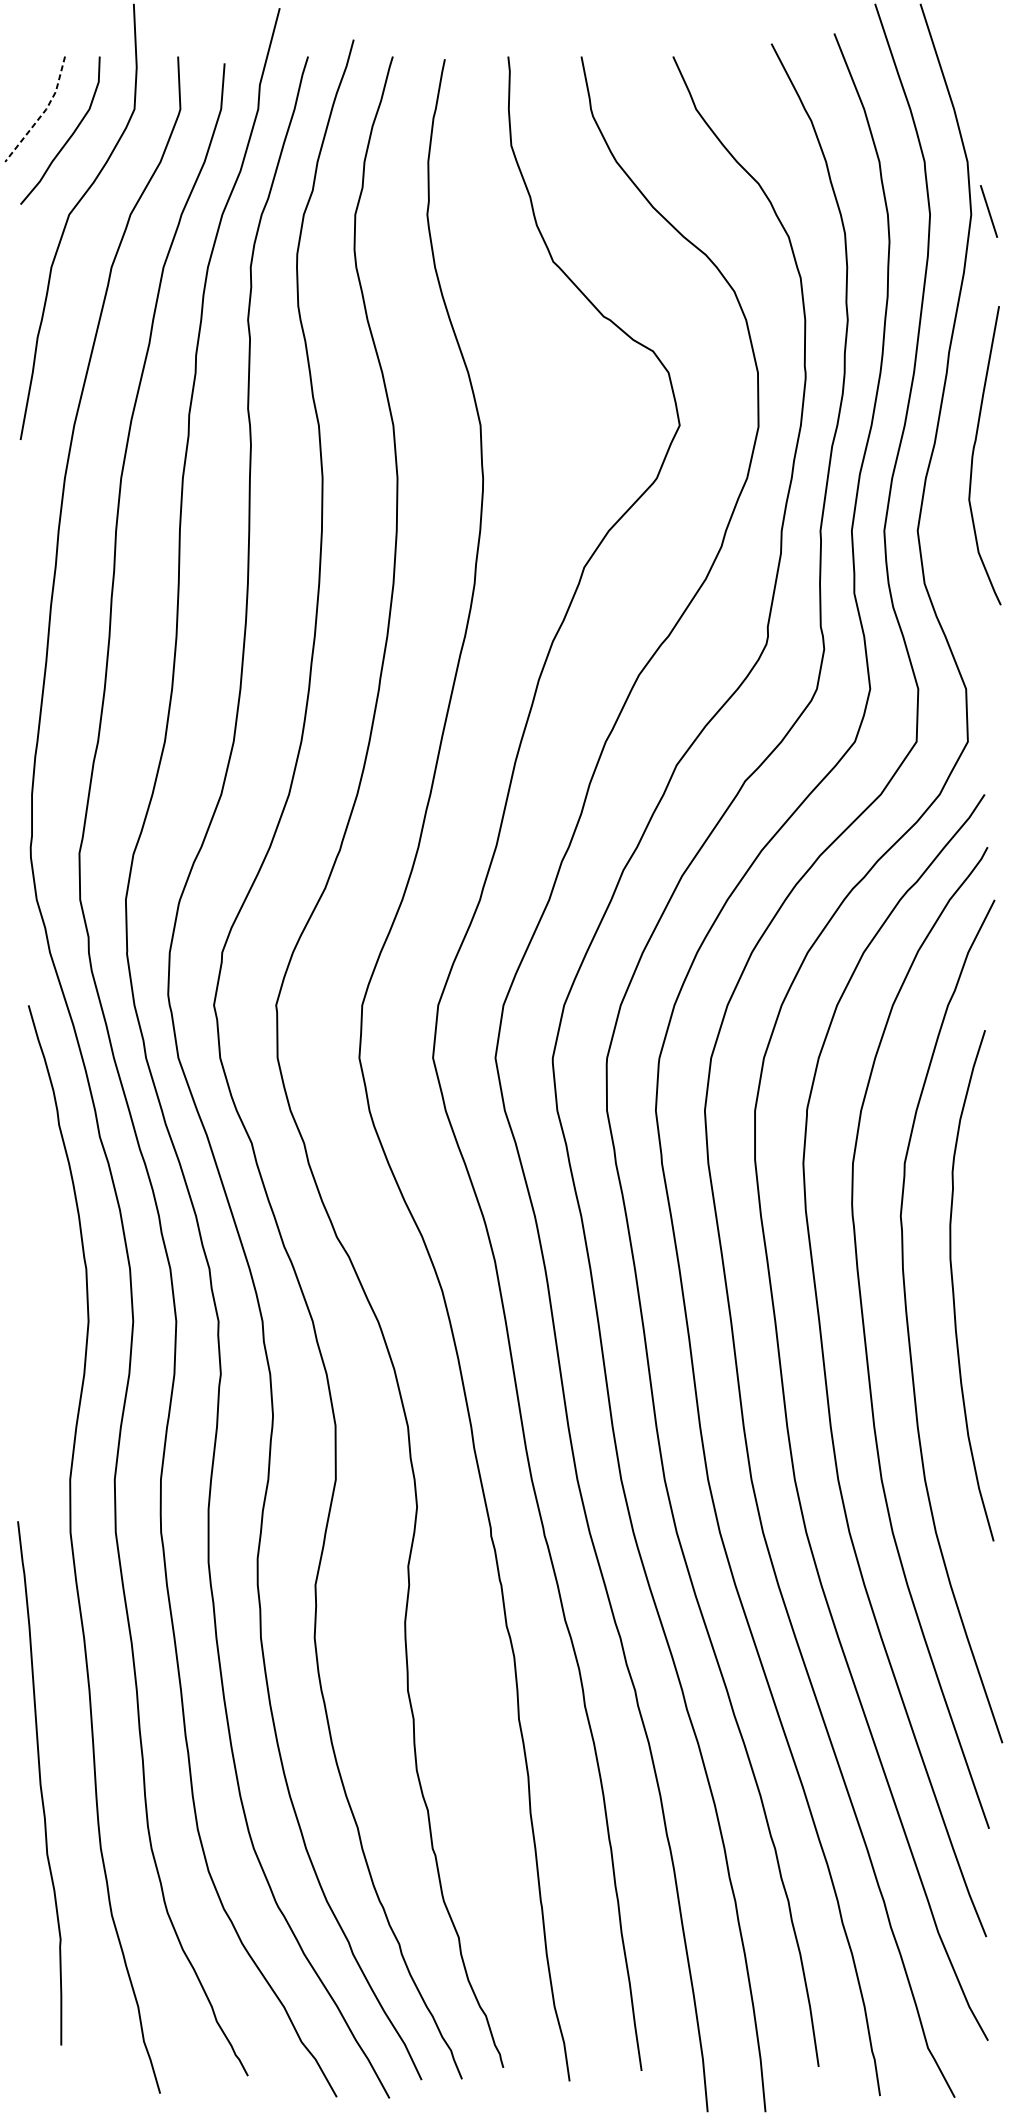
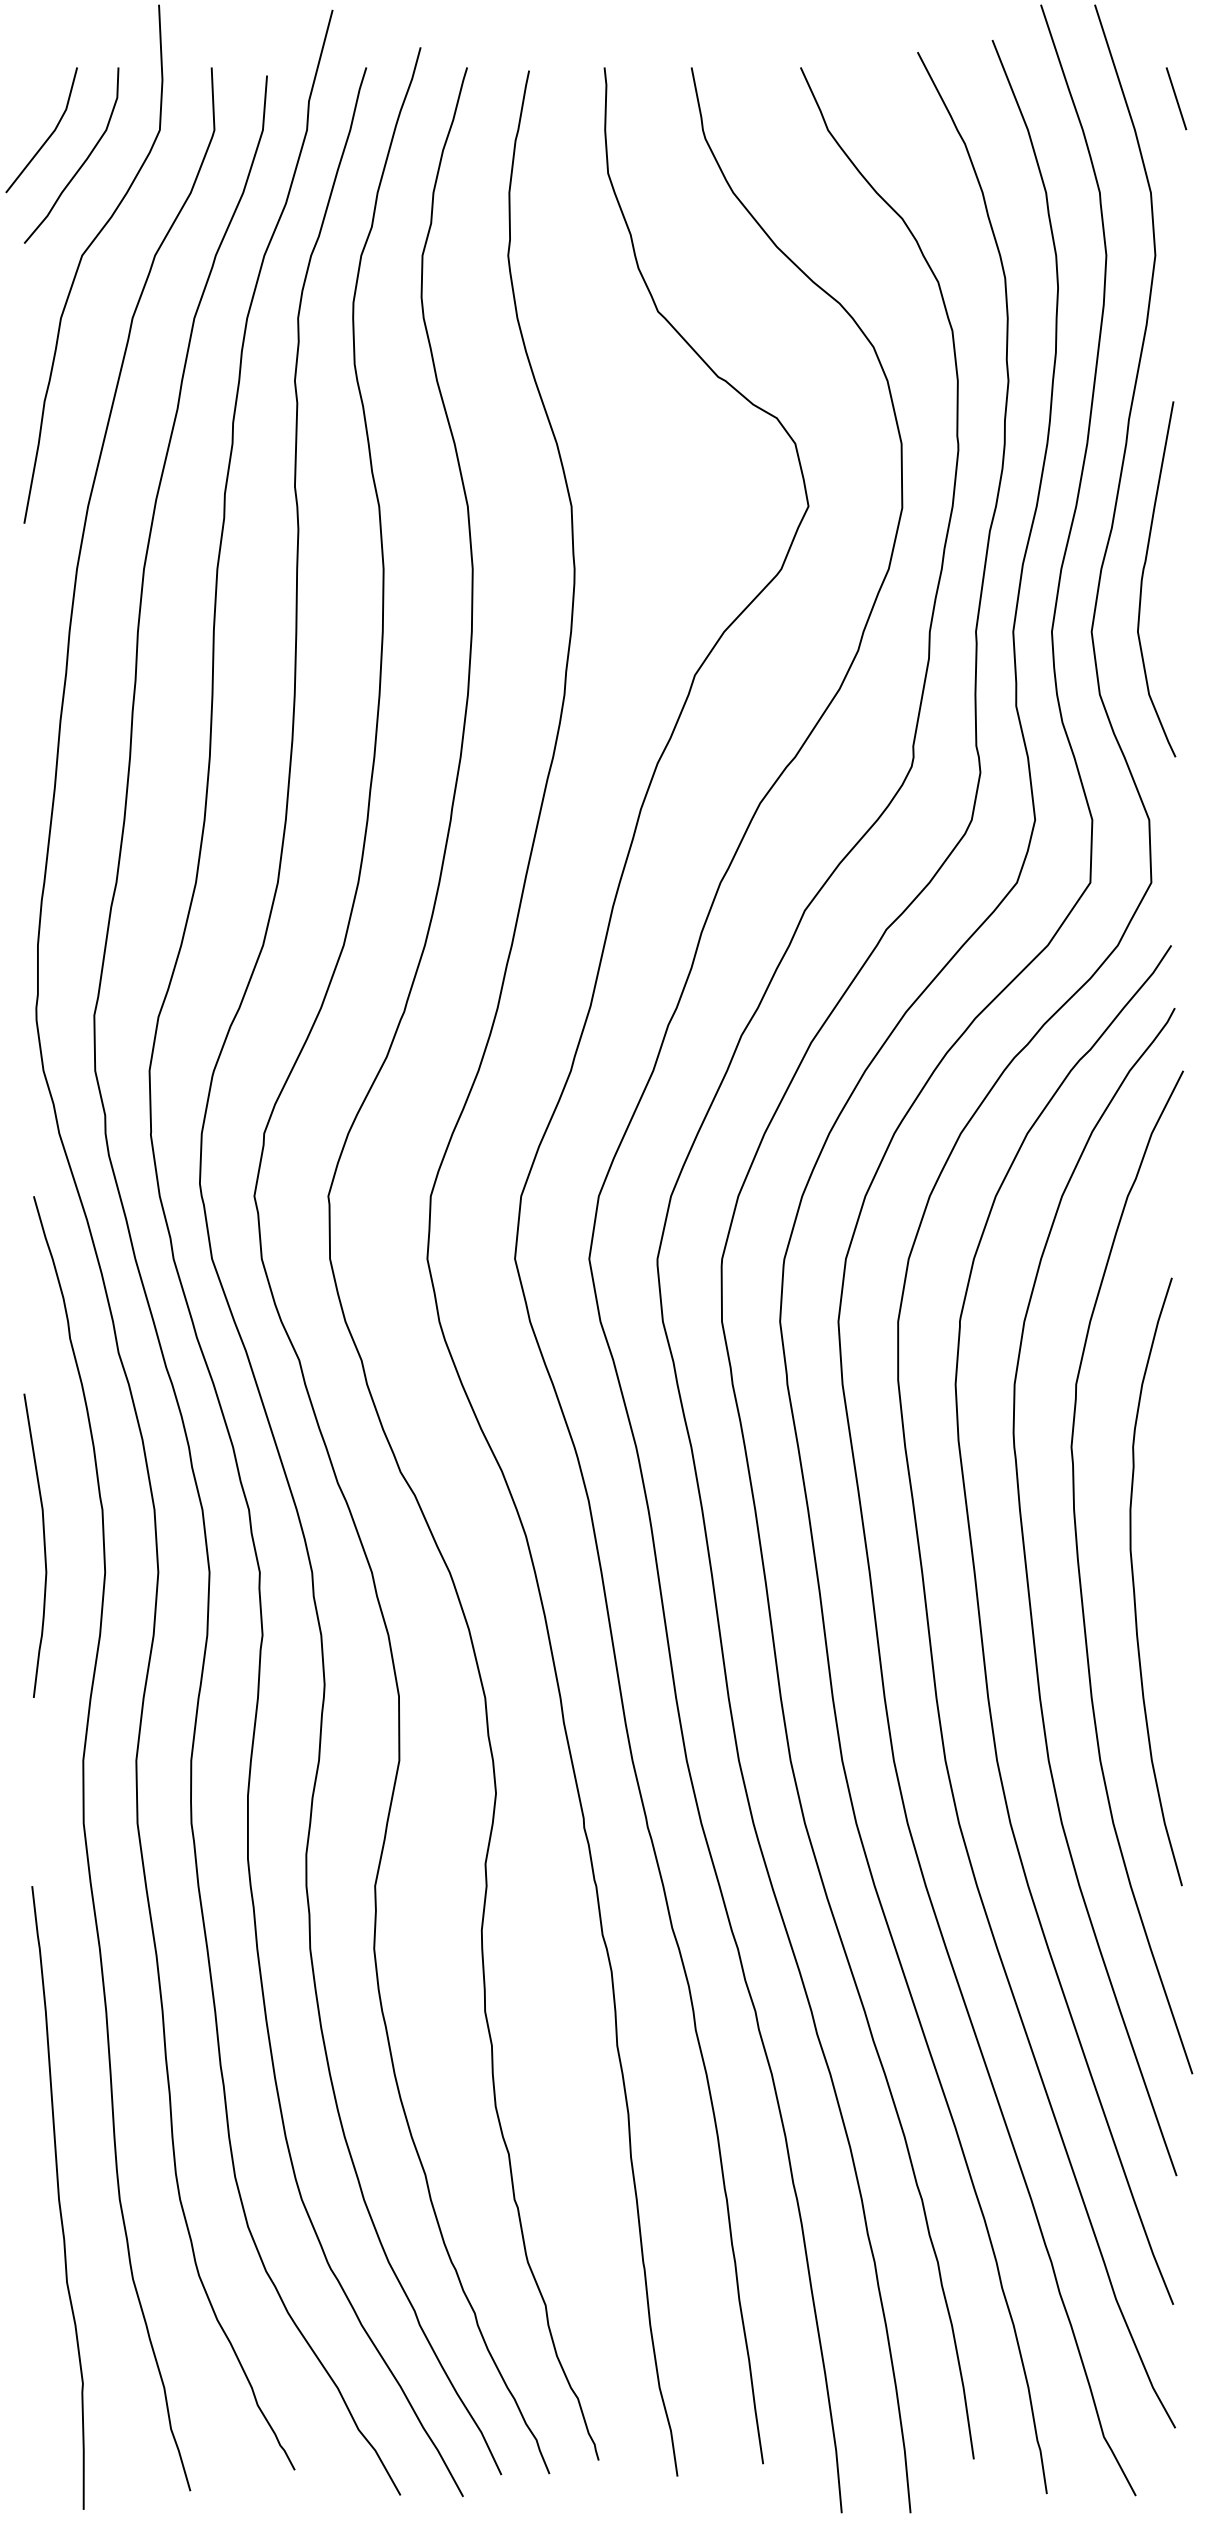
line: (43, 112) -> (51, 134), dashed -> solid
line: (989, 211) -> (1176, 98), moved
curve: (973, 454) -> (1143, 577), moved
curve: (953, 1285) -> (1134, 1581), moved
curve: (36, 1298) -> (43, 1545), added
curve: (40, 1782) -> (58, 2197), moved

